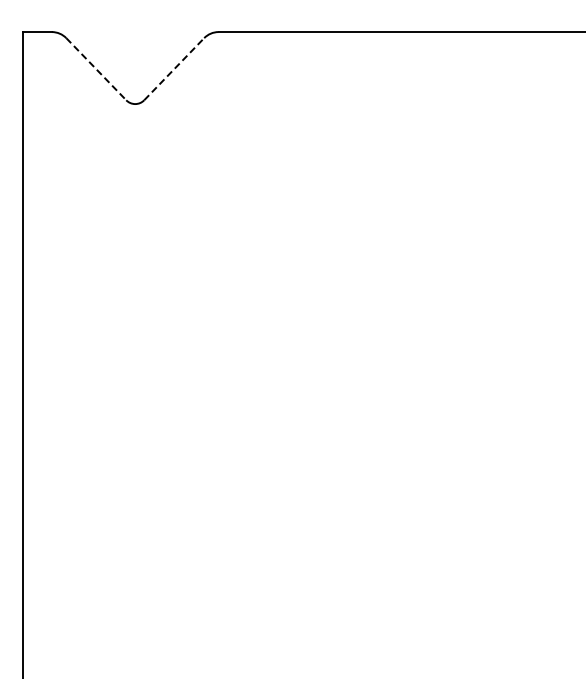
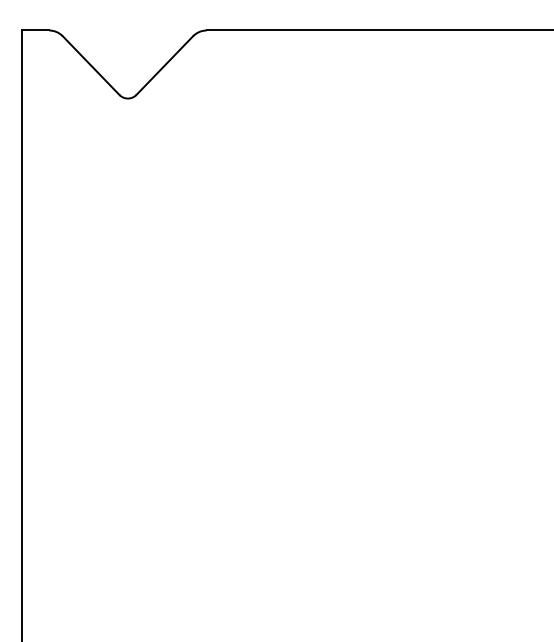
line: (174, 68) -> (165, 64), dashed -> solid
line: (96, 69) -> (91, 65), dashed -> solid

